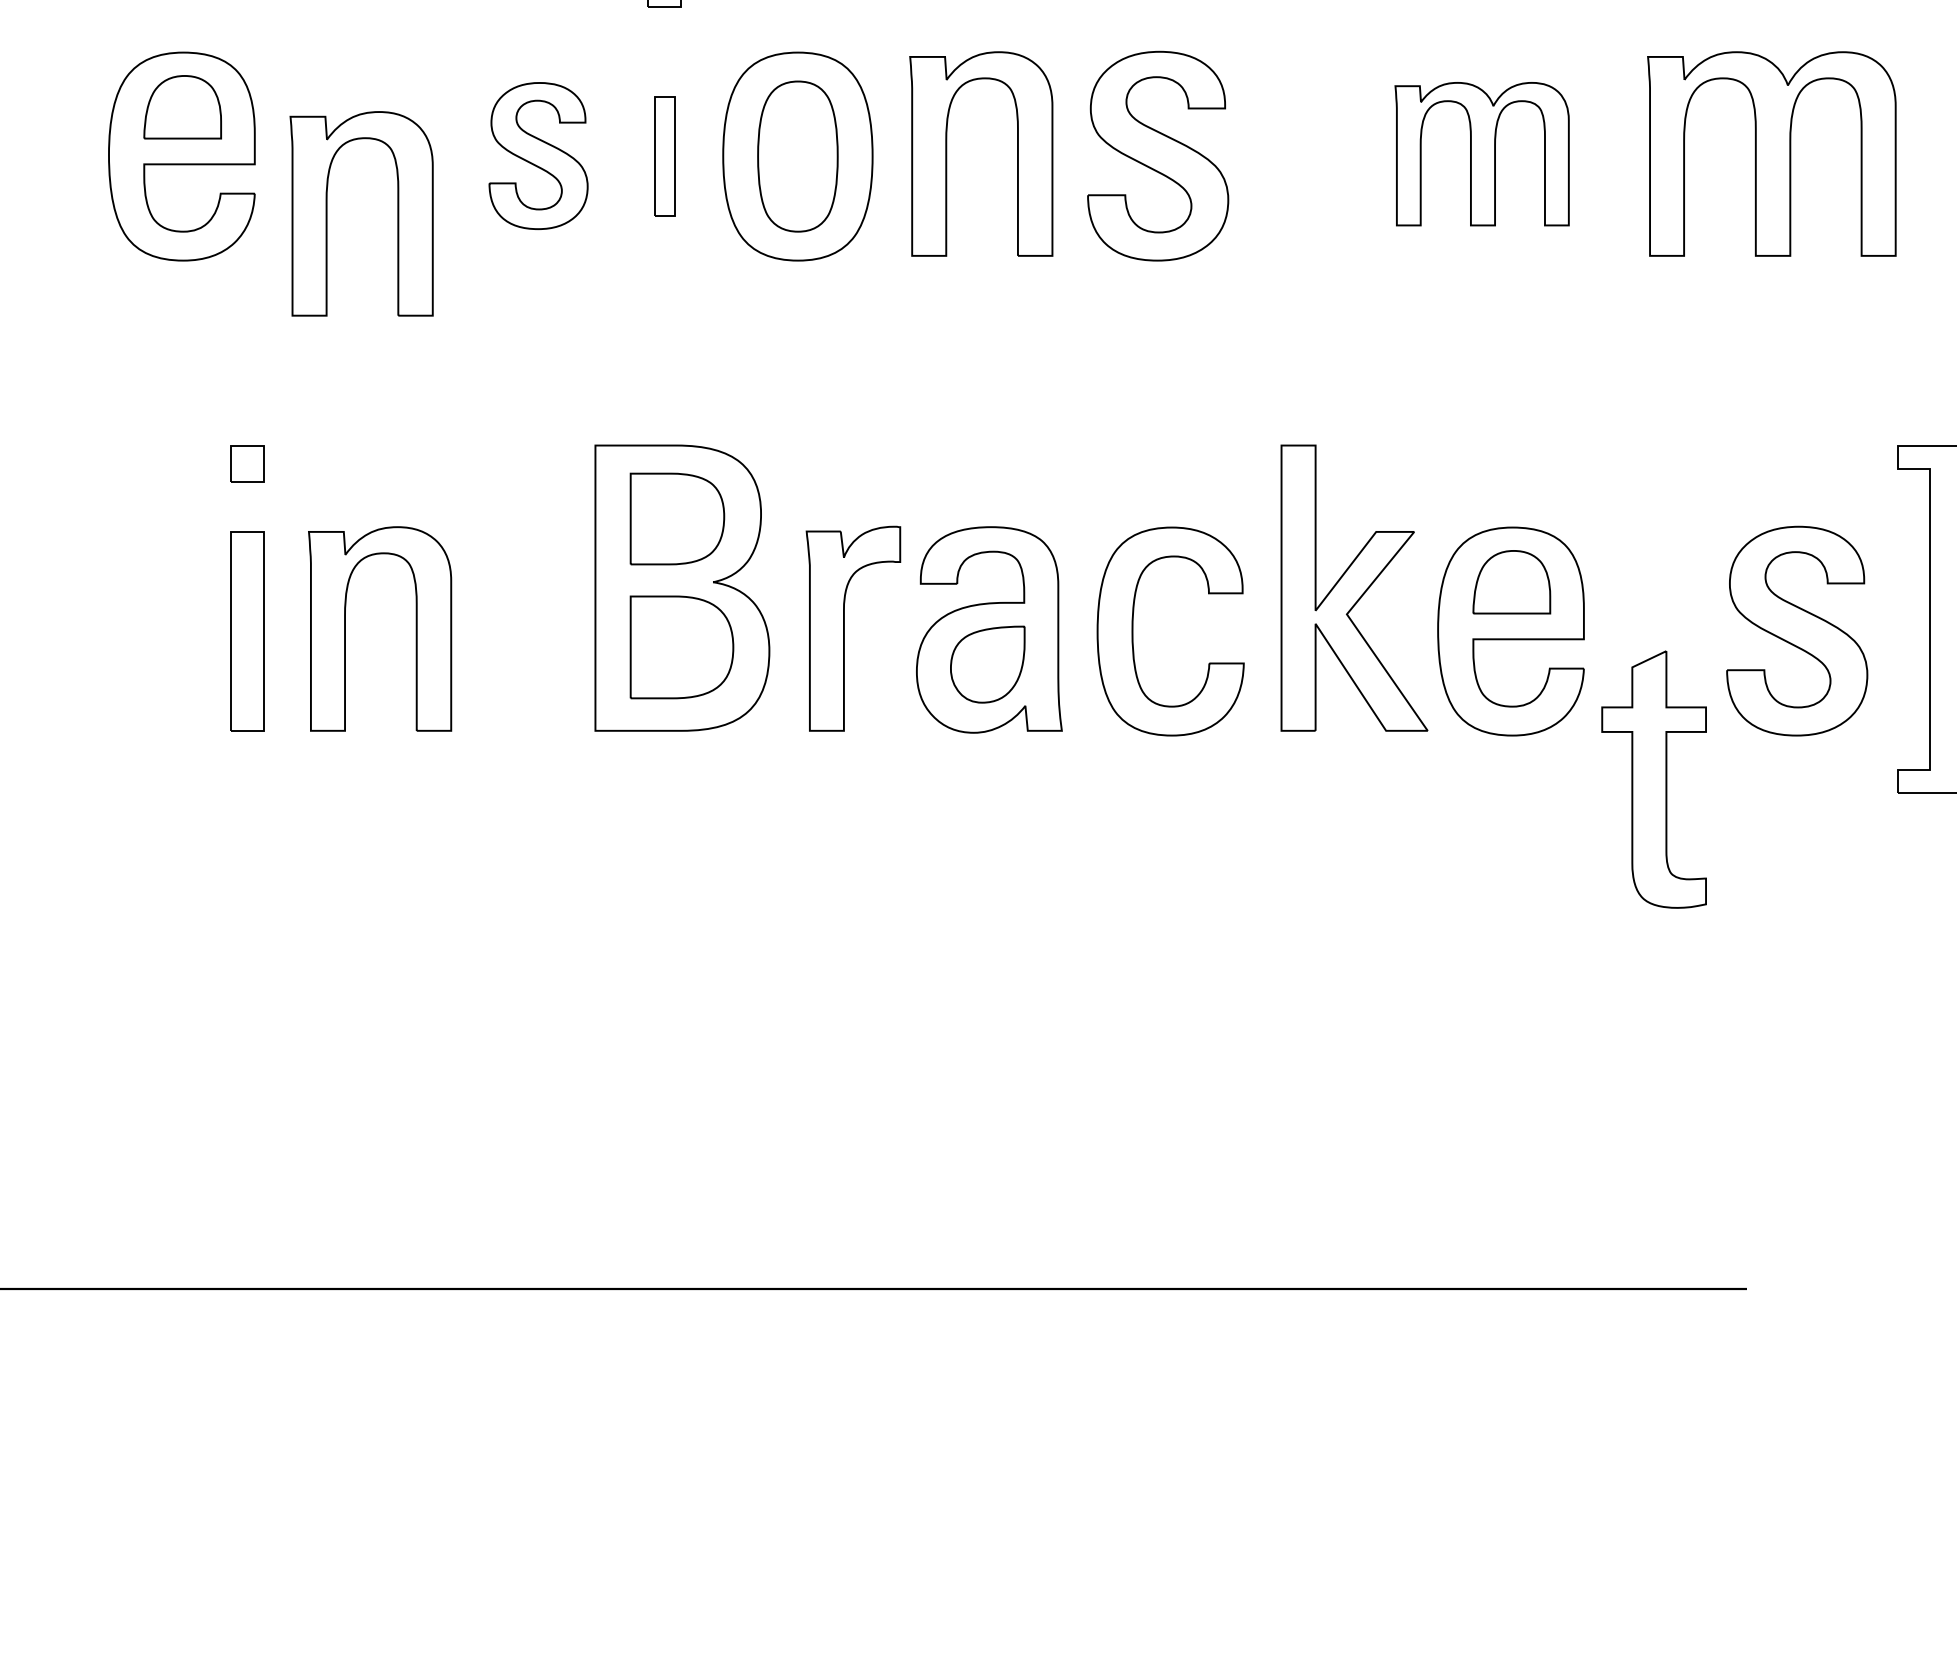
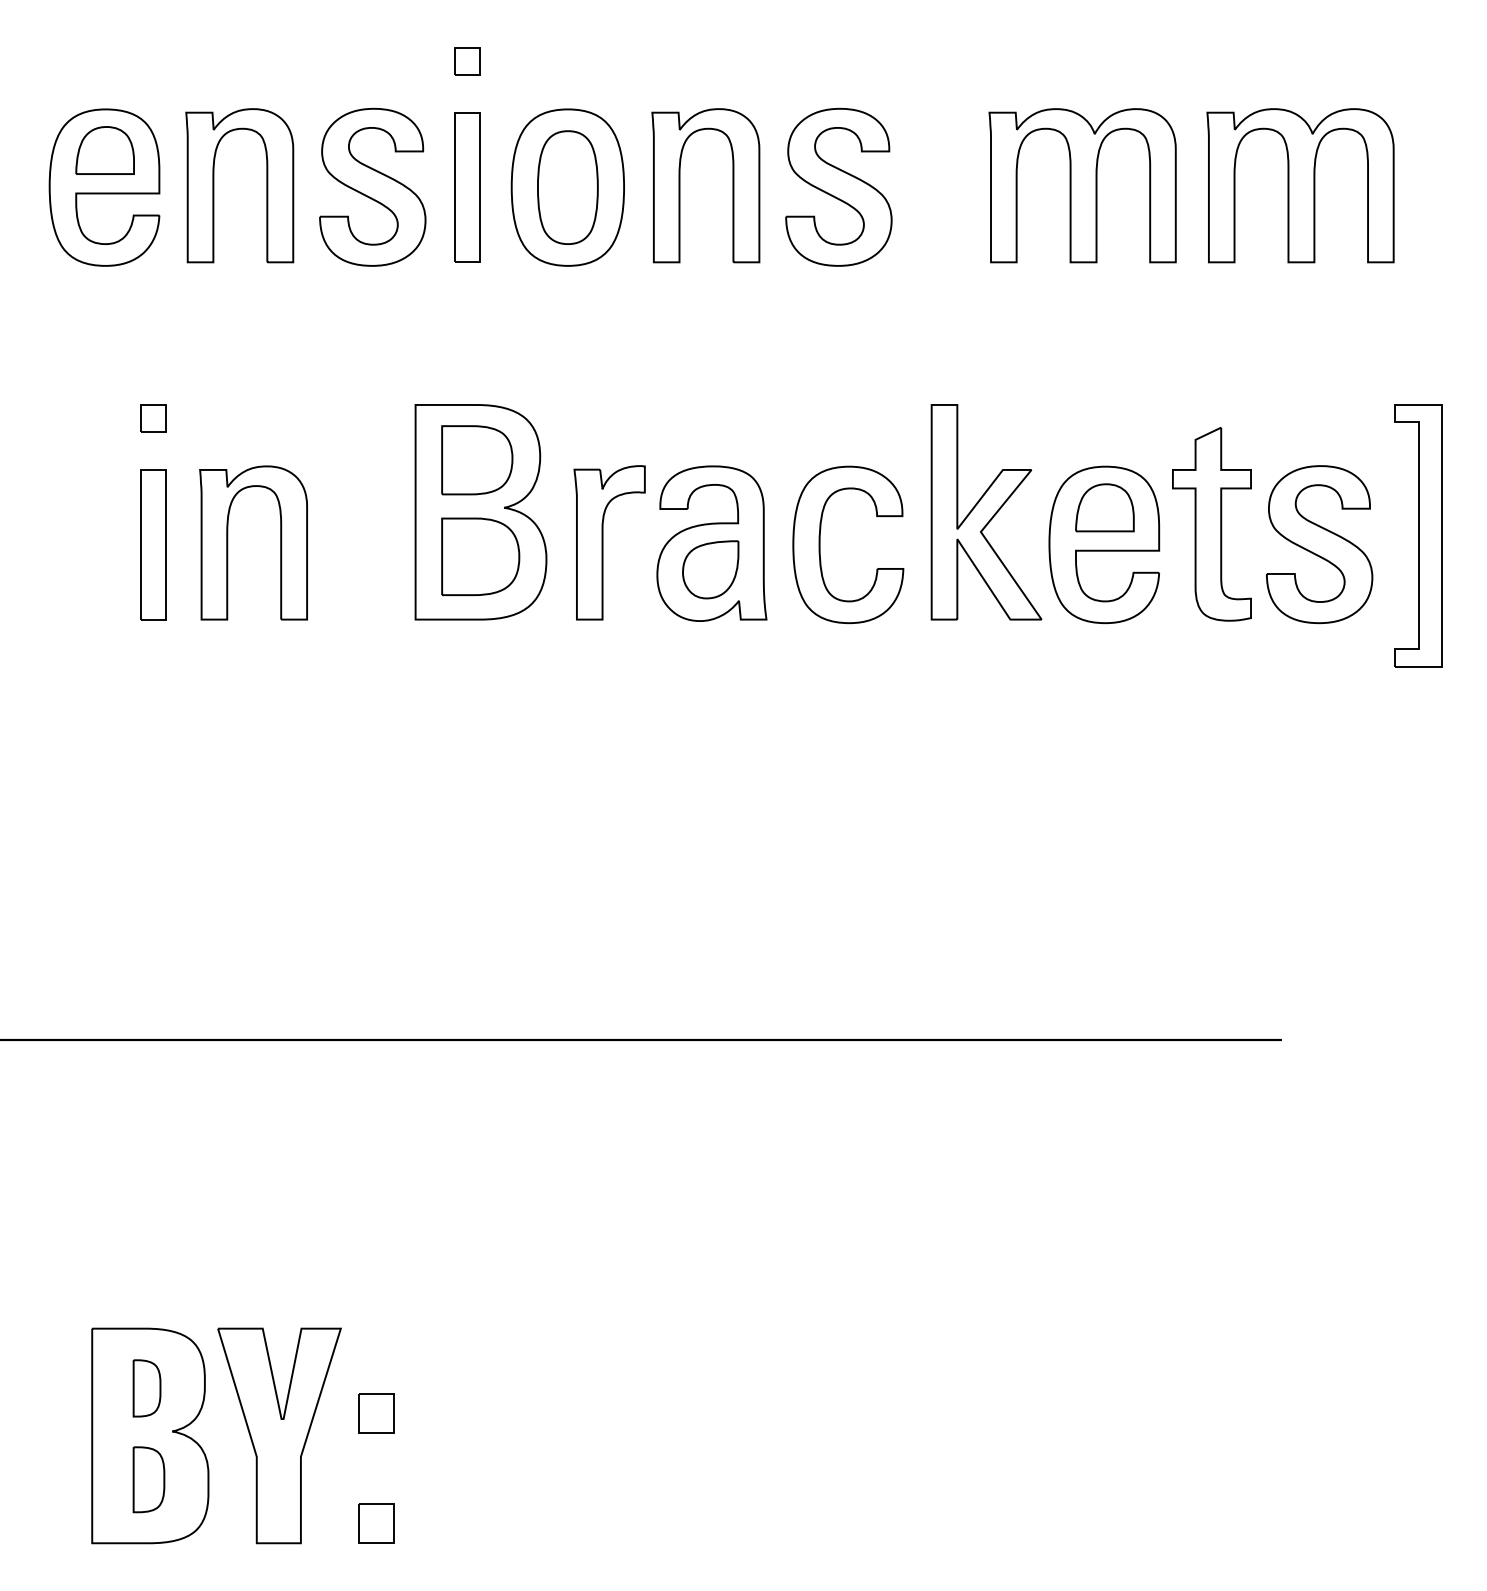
part: (1482, 153) -> (1082, 185), size x1.43
part: (538, 155) -> (372, 186), size x1.43
part: (664, 156) -> (467, 187), size x1.67
part: (328, 213) -> (214, 185), moved
part: (1653, 779) -> (1211, 524), moved

